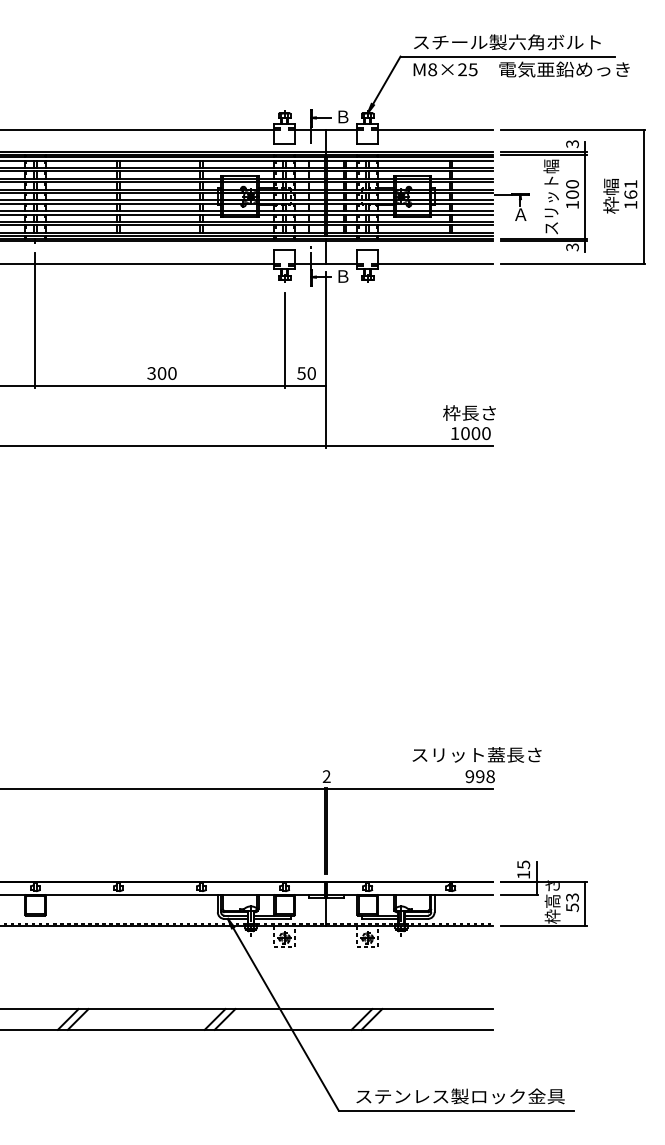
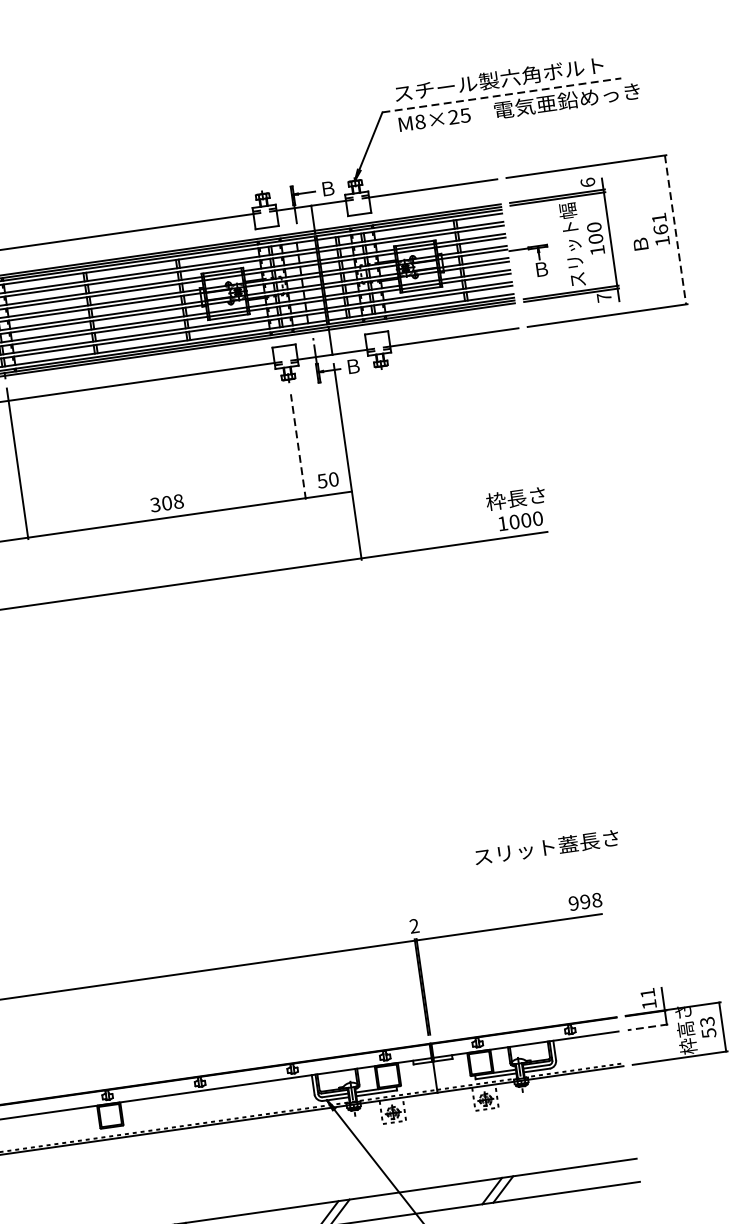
line: (508, 56) -> (502, 95), solid -> dashed
text: (572, 144) -> (587, 183), 3 -> 6
text: (611, 195) -> (639, 233), 枠幅 -> Ｂ
line: (643, 196) -> (675, 229), solid -> dashed
text: (520, 214) -> (541, 269), Ａ -> Ｂ
text: (572, 247) -> (604, 297), 3 -> 7
line: (284, 339) -> (298, 445), solid -> dashed
text: (172, 373) -> (178, 501), 300 -> 308
text: (476, 754) -> (546, 847), moved
text: (523, 864) -> (647, 992), 15 -> 11
line: (519, 894) -> (647, 1026), solid -> dashed

